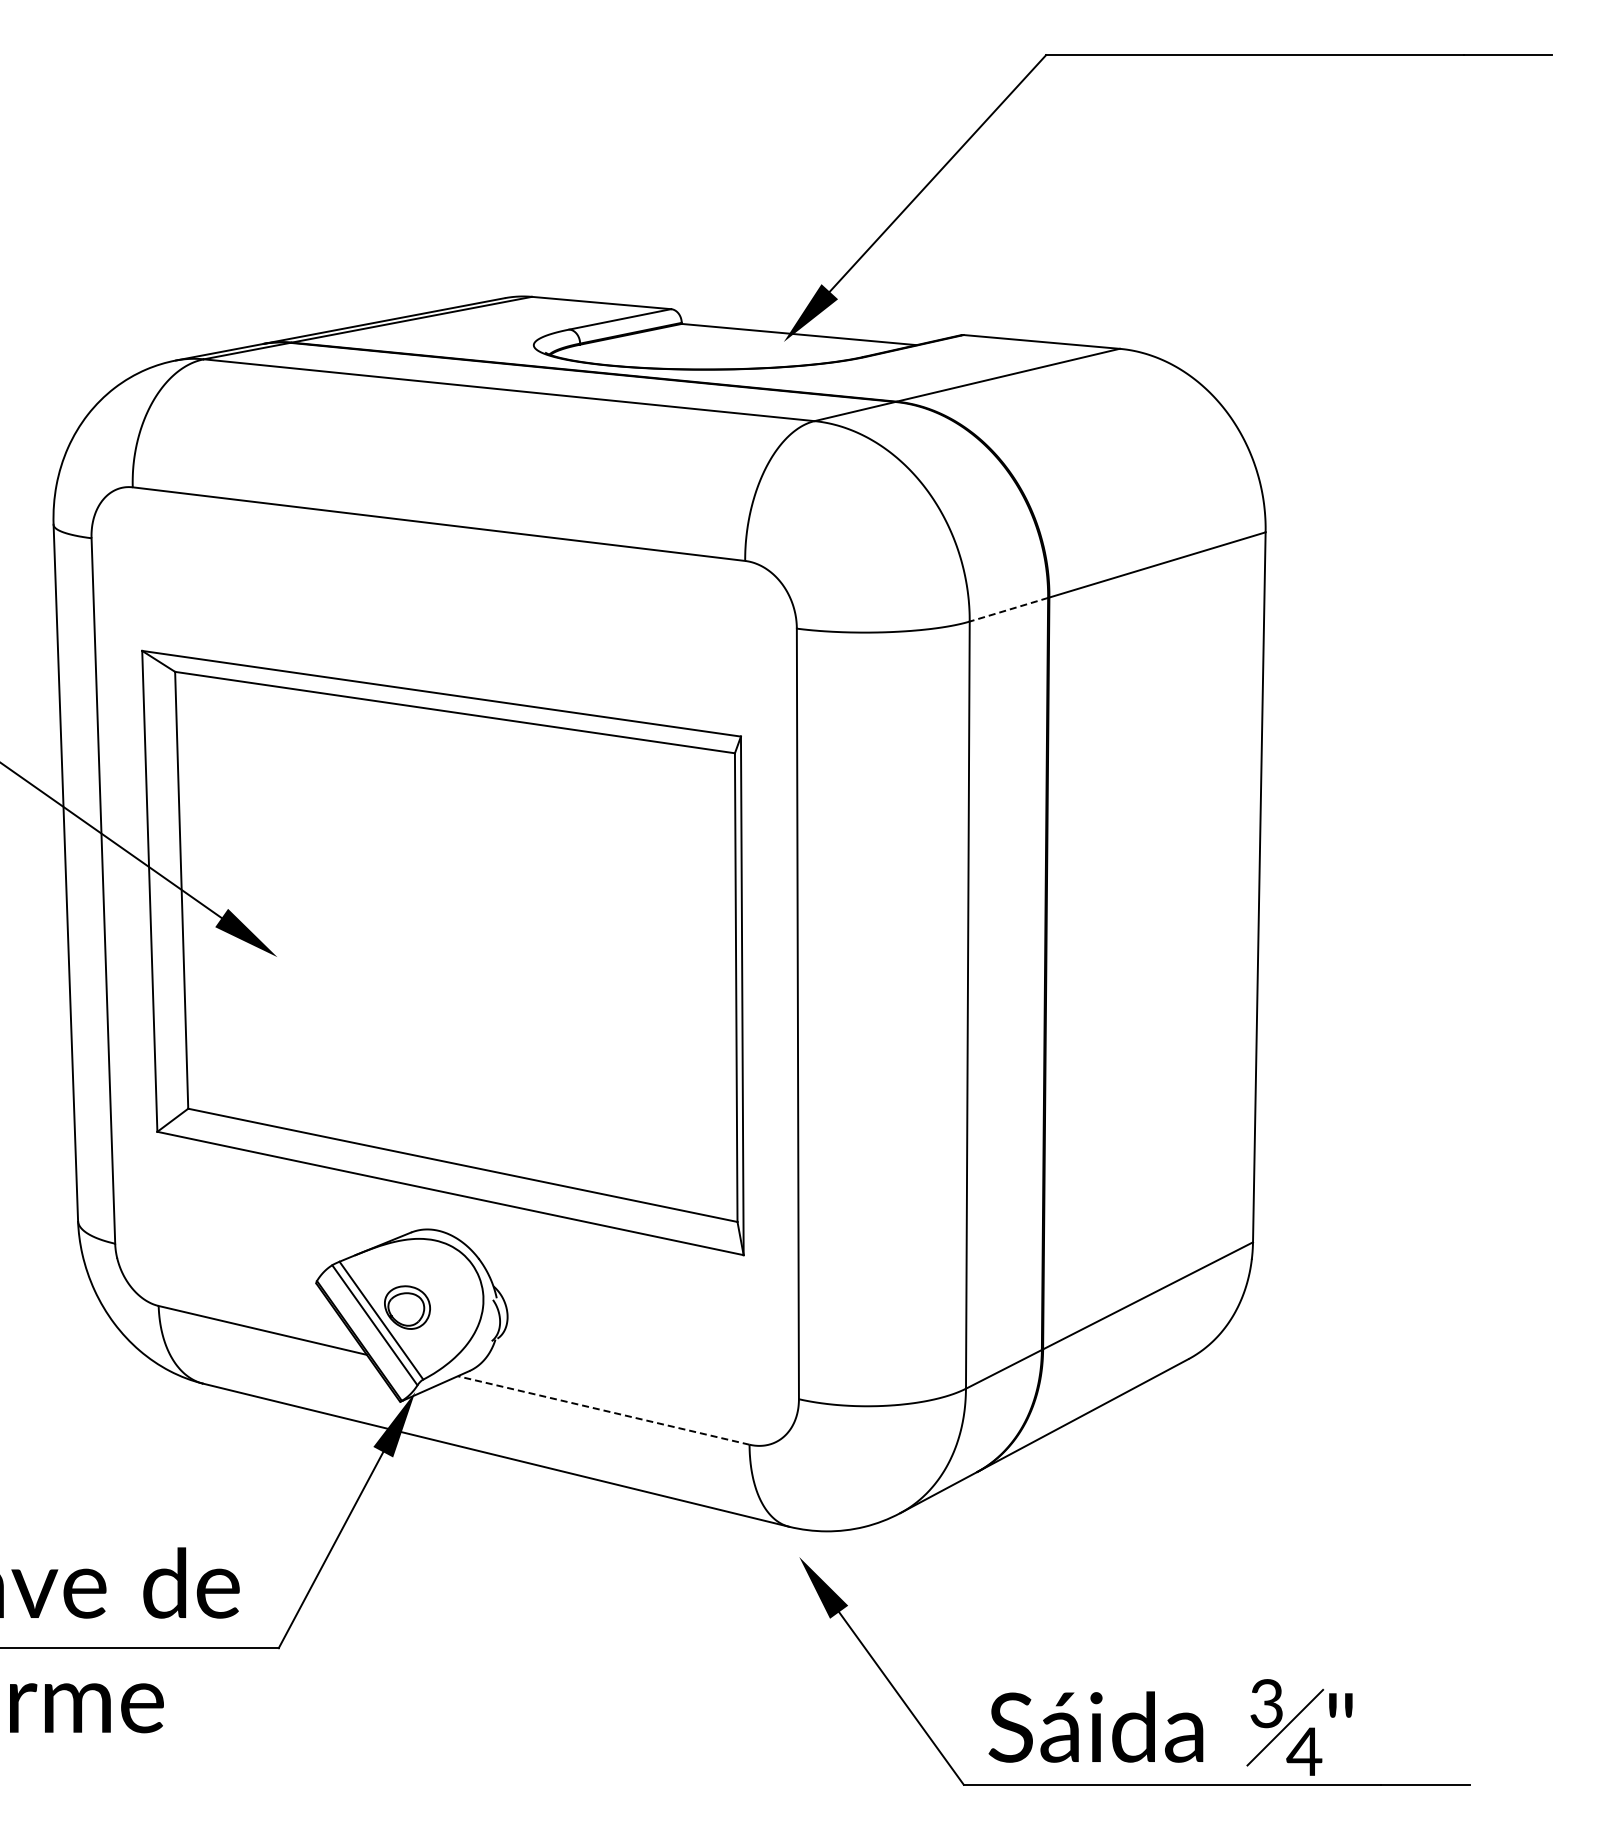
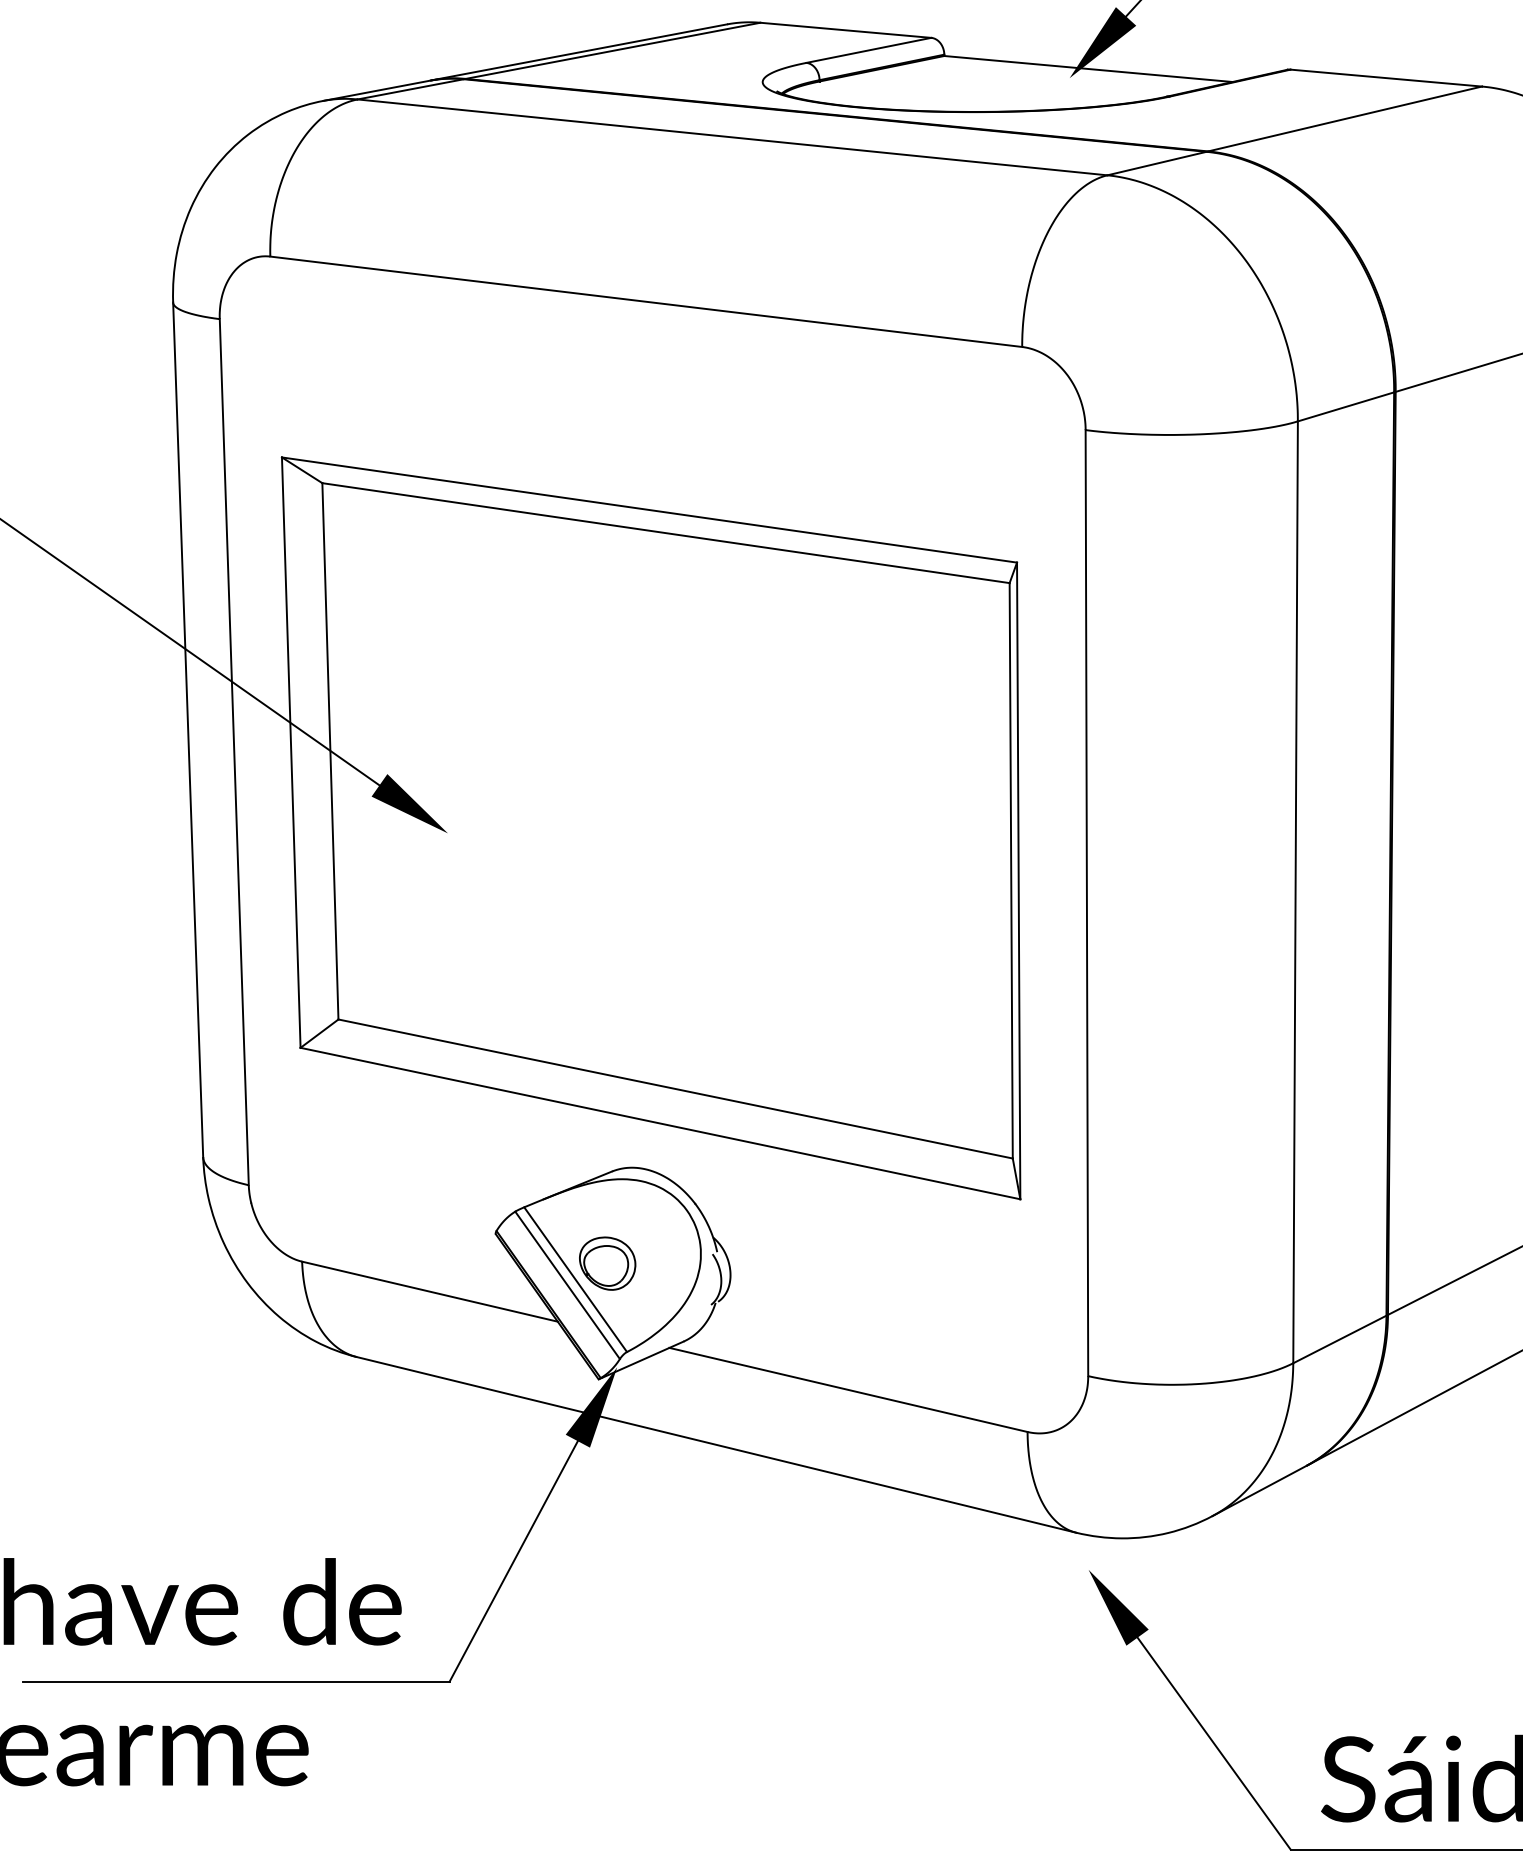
line: (1008, 609) -> (1345, 406), dashed -> solid
line: (603, 1410) -> (848, 1389), dashed -> solid

